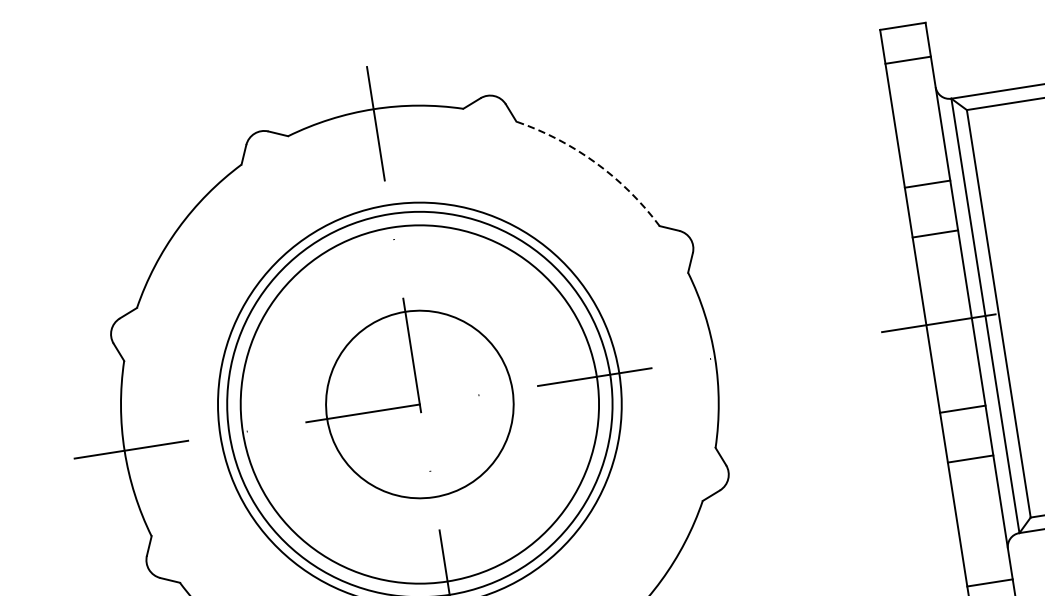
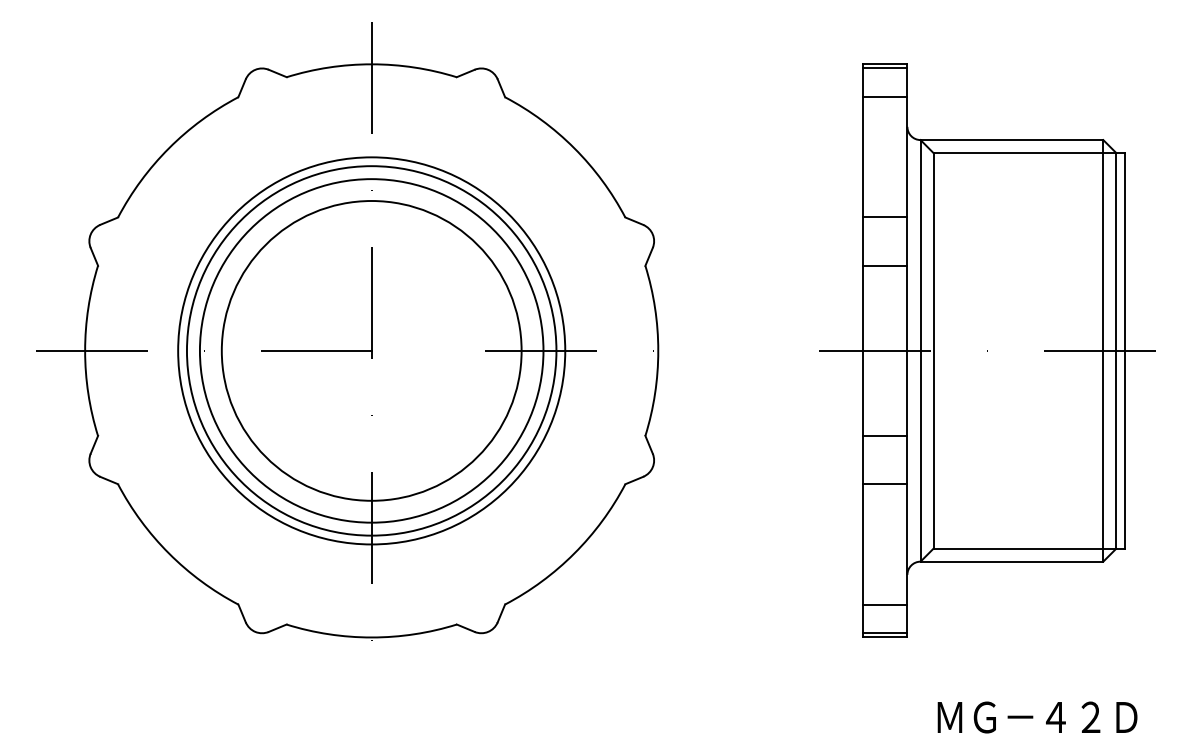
line: (903, 30) -> (885, 68), added
arc: (596, 163) -> (574, 148), dashed -> solid
circle: (419, 404) -> (371, 350), size x1.67

